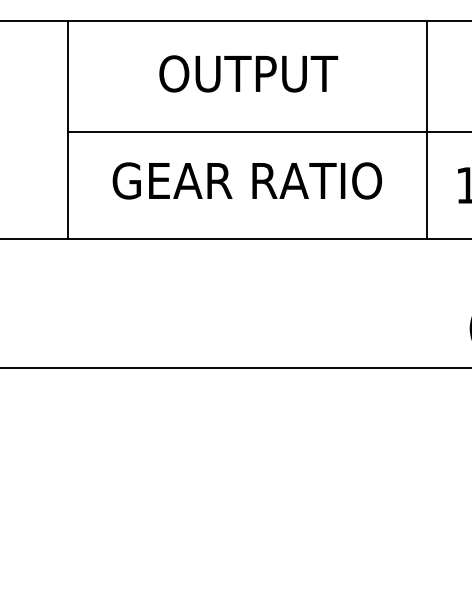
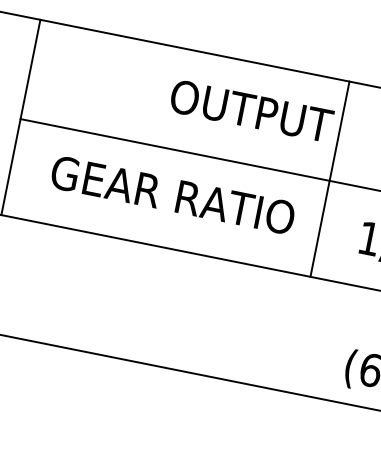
text: (248, 73) -> (251, 110), moved
line: (427, 129) -> (330, 178), moved

